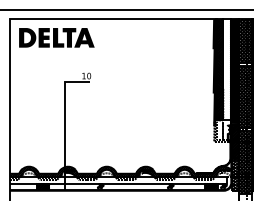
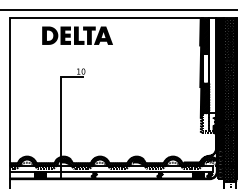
part: (56, 37) -> (77, 35), moved
hatch: (219, 72) -> (205, 68), removed

